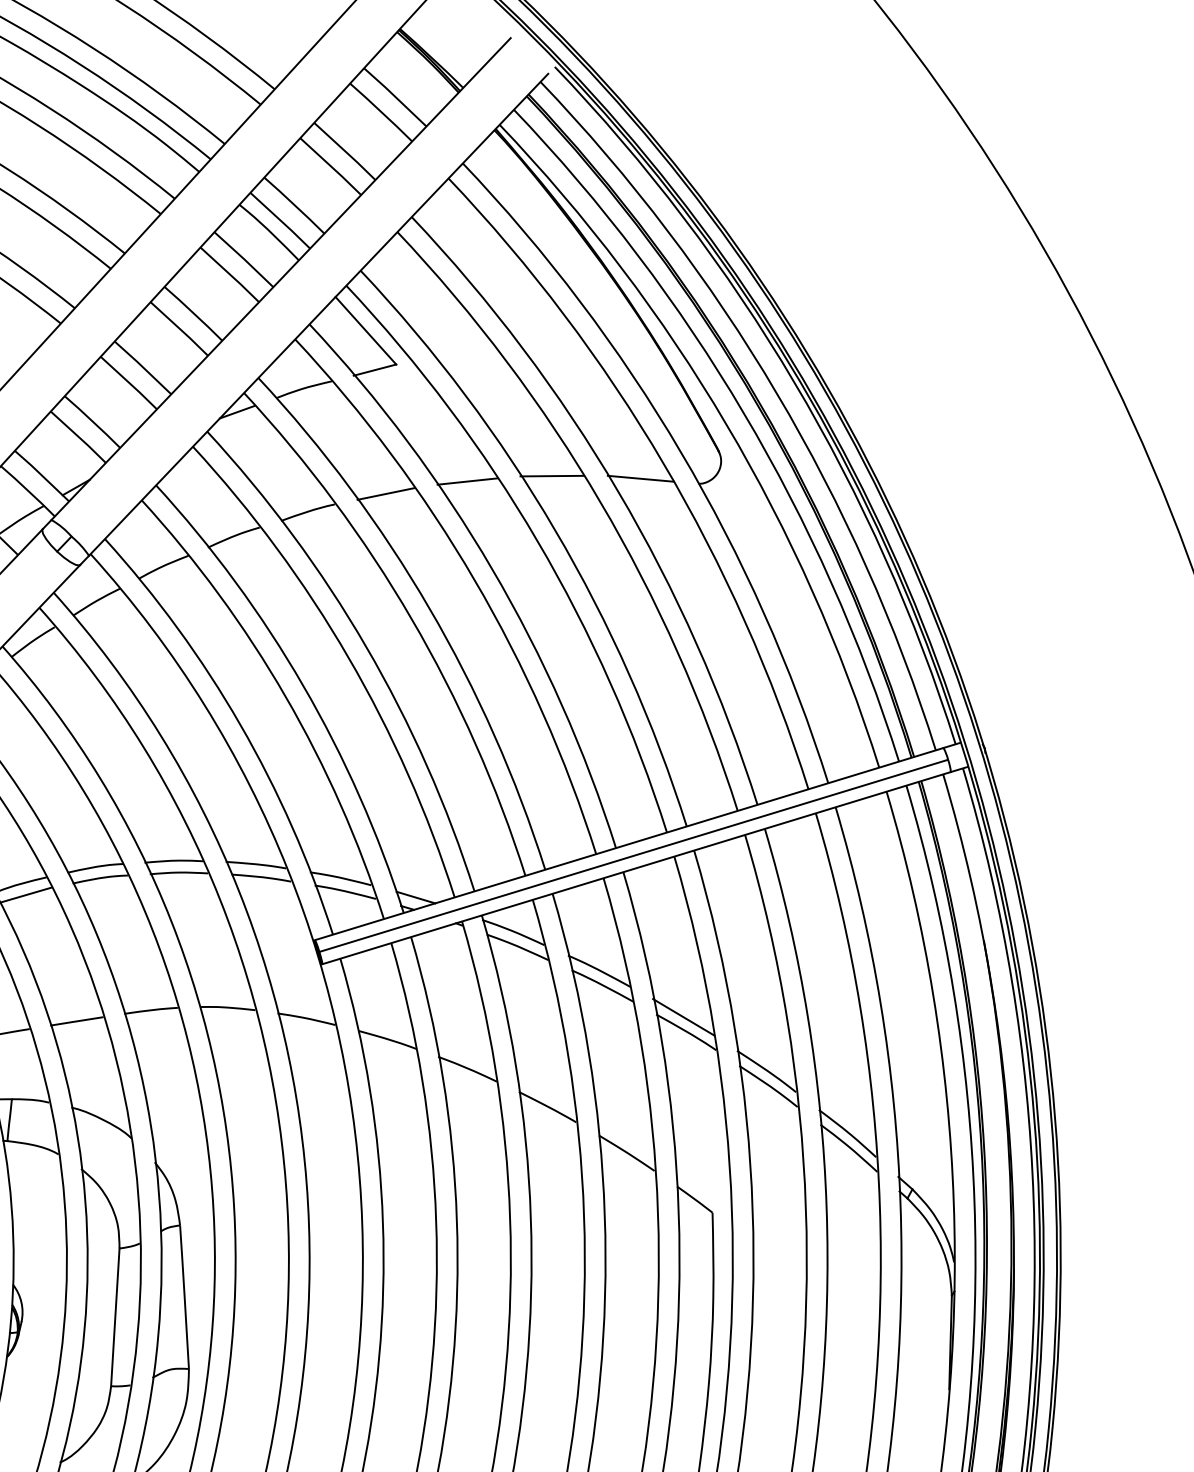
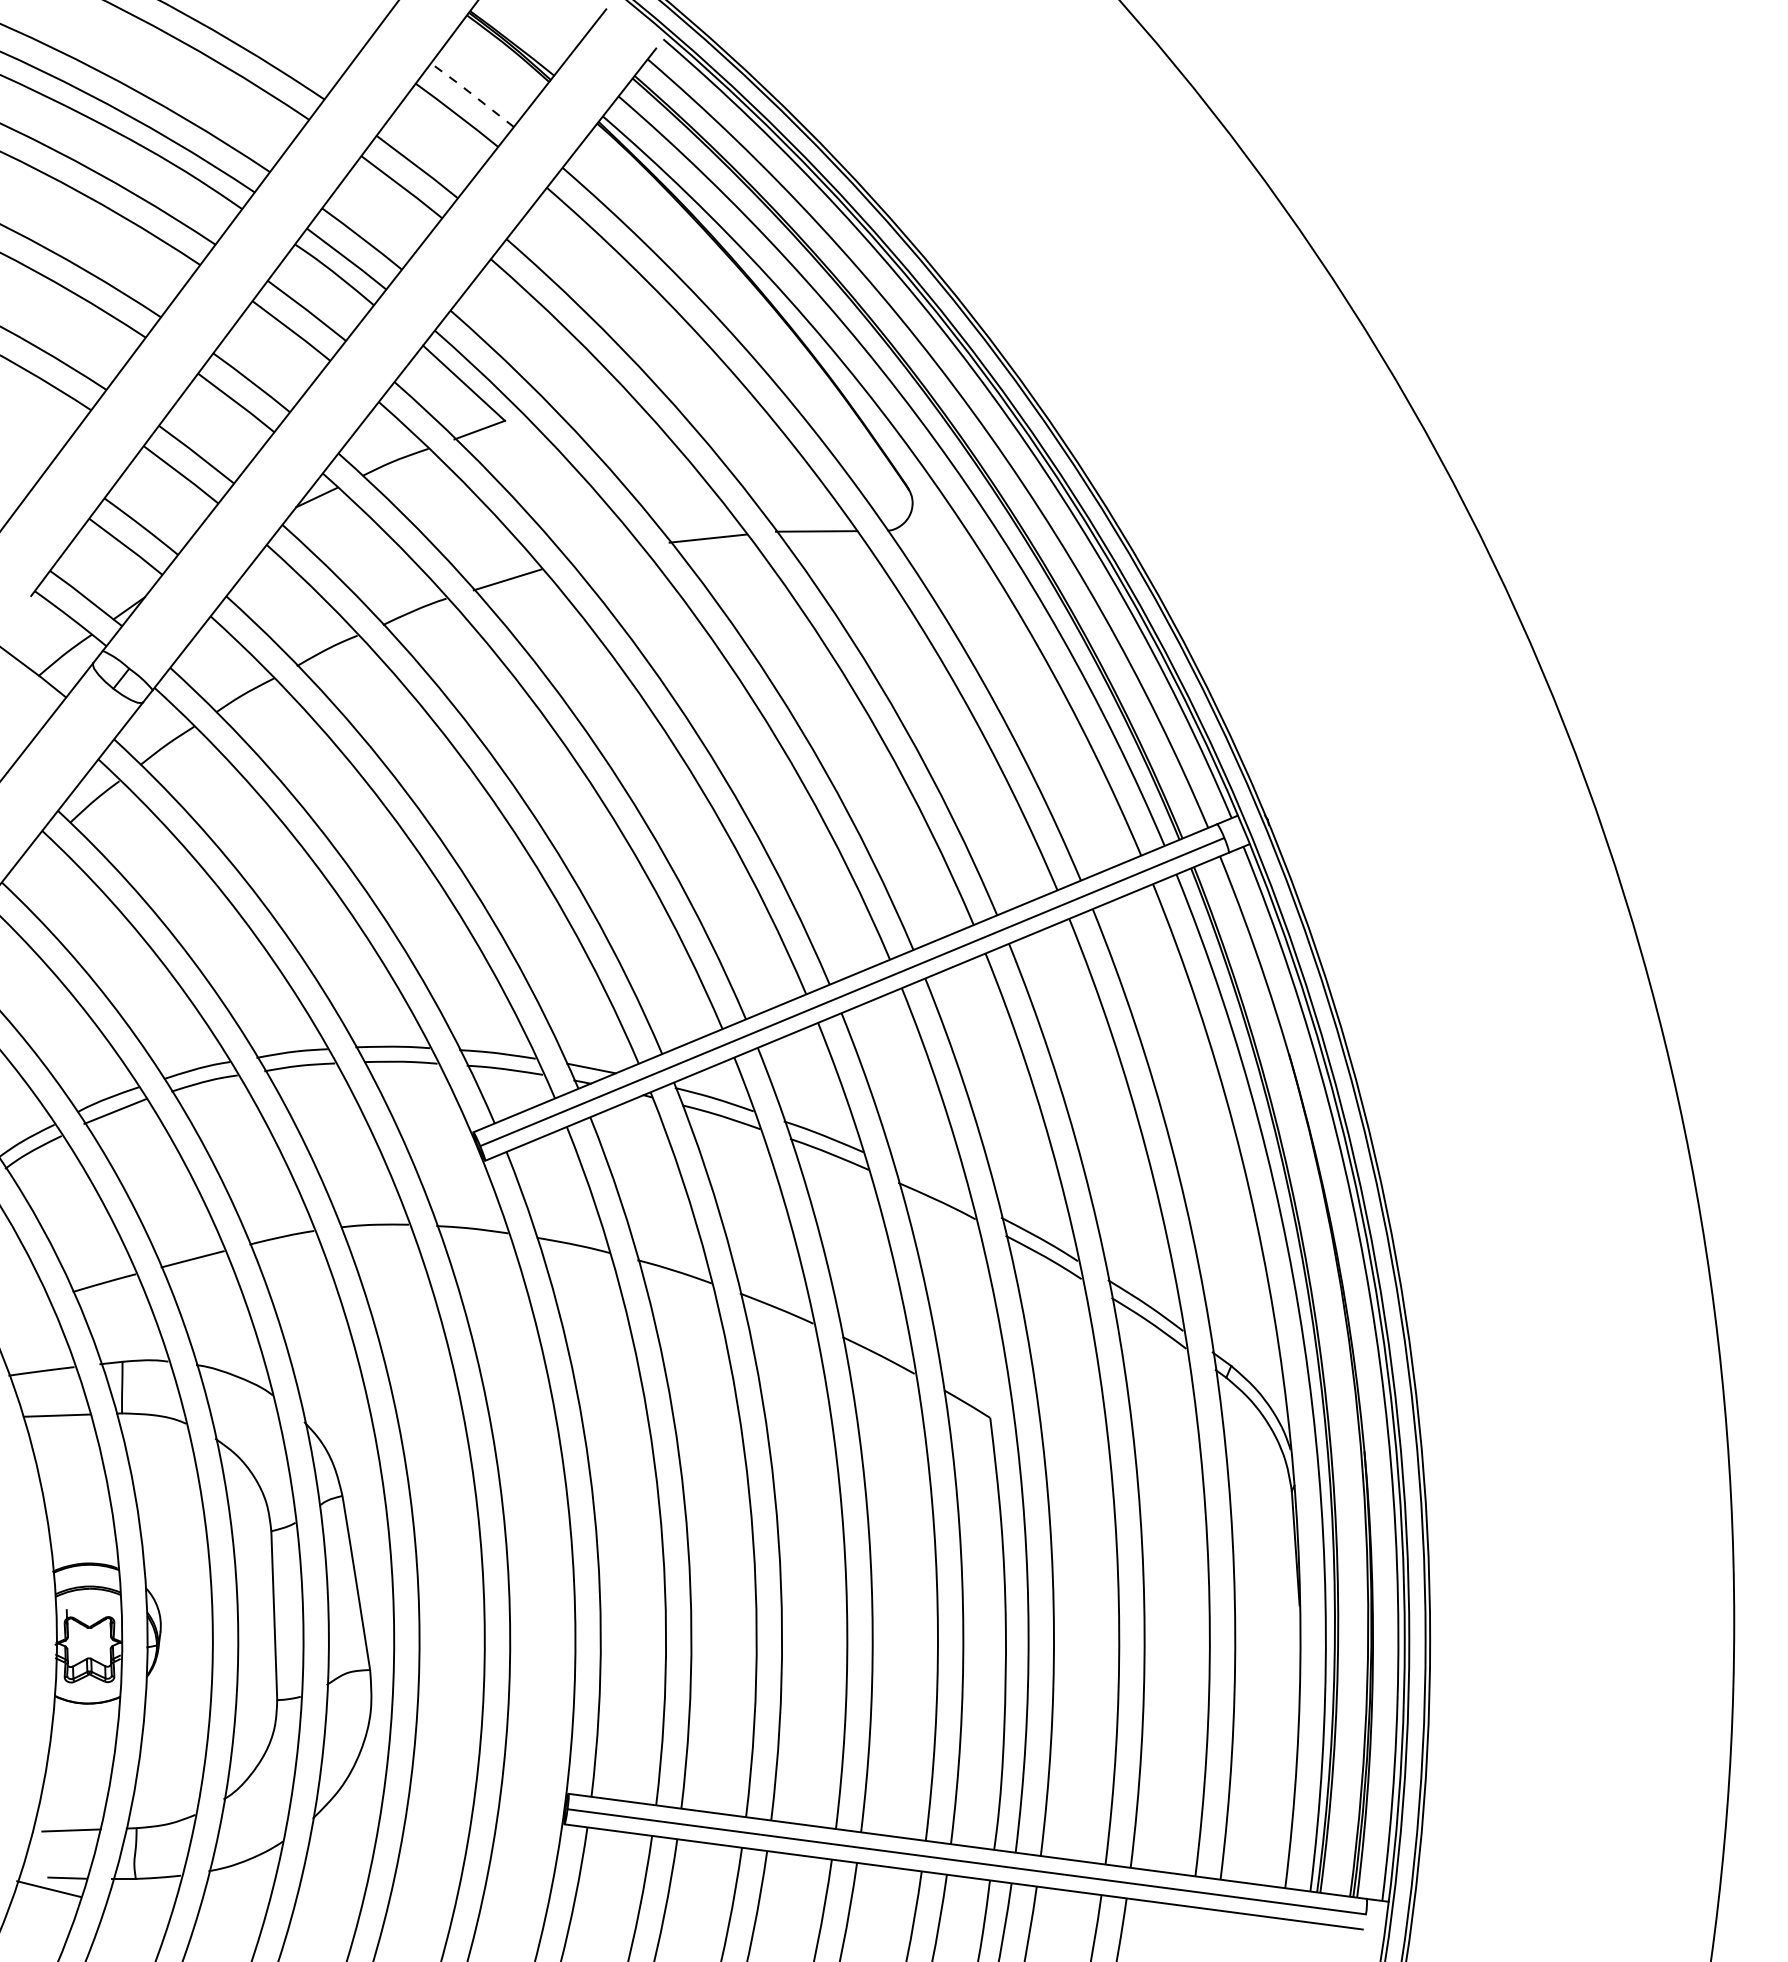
line: (394, 95) -> (471, 93), solid -> dashed
line: (467, 481) -> (605, 554), removed
line: (683, 1016) -> (931, 1182), removed

